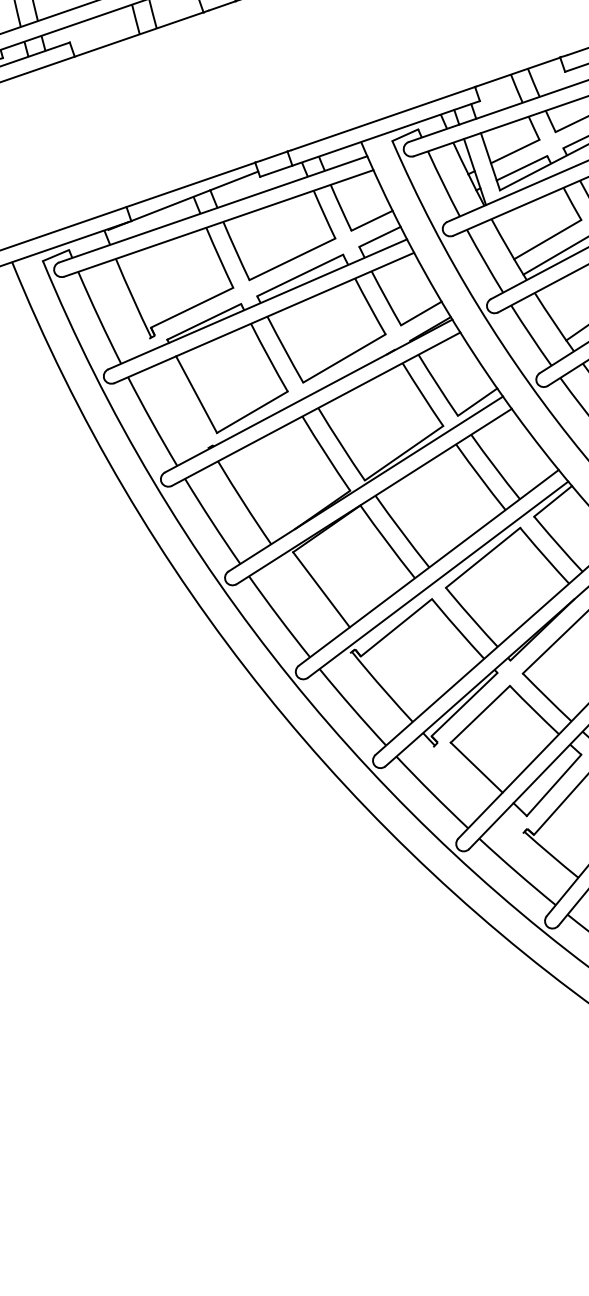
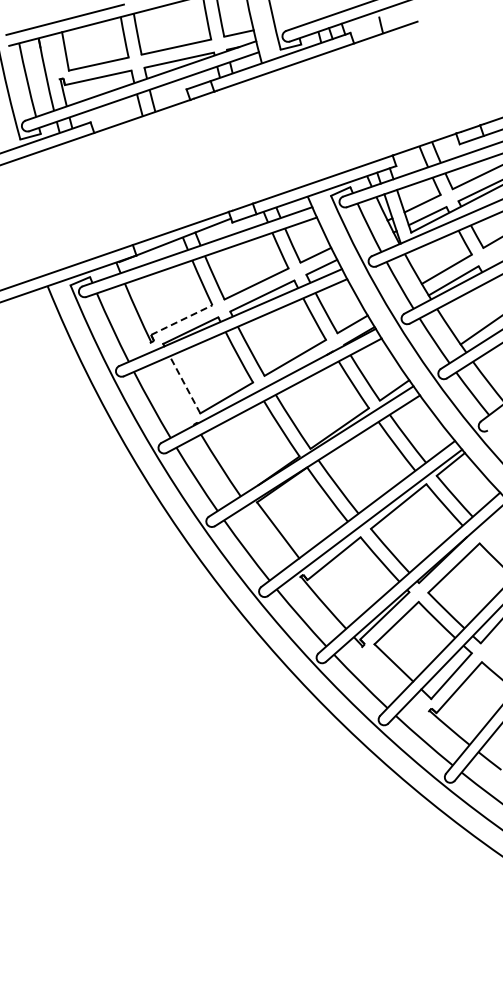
line: (193, 306) -> (182, 319), solid -> dashed
line: (195, 394) -> (184, 384), solid -> dashed

